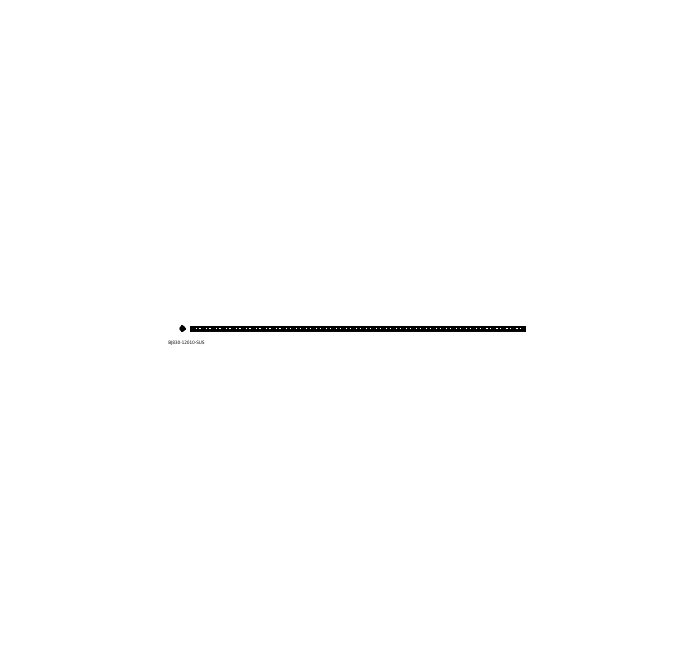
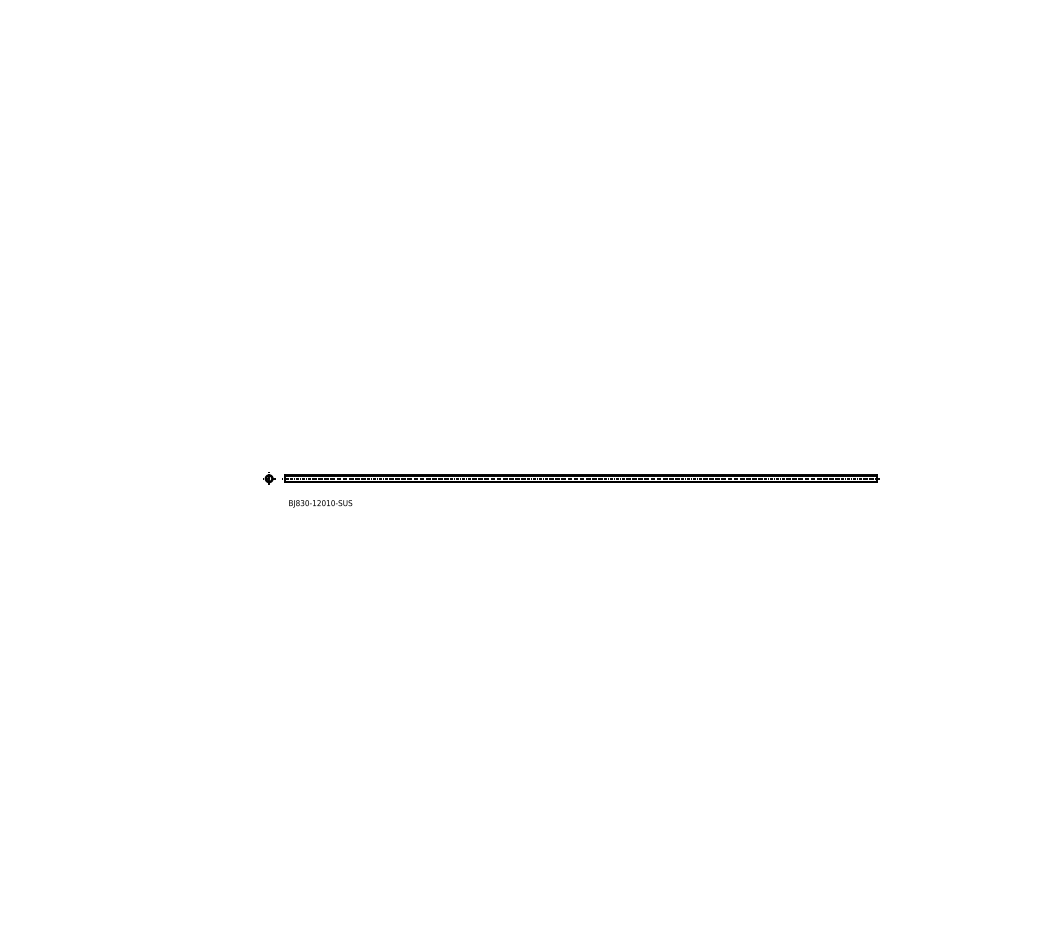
text: (186, 342) -> (320, 503), moved

